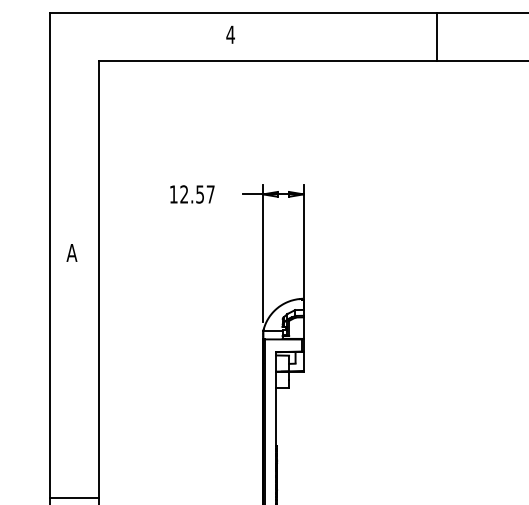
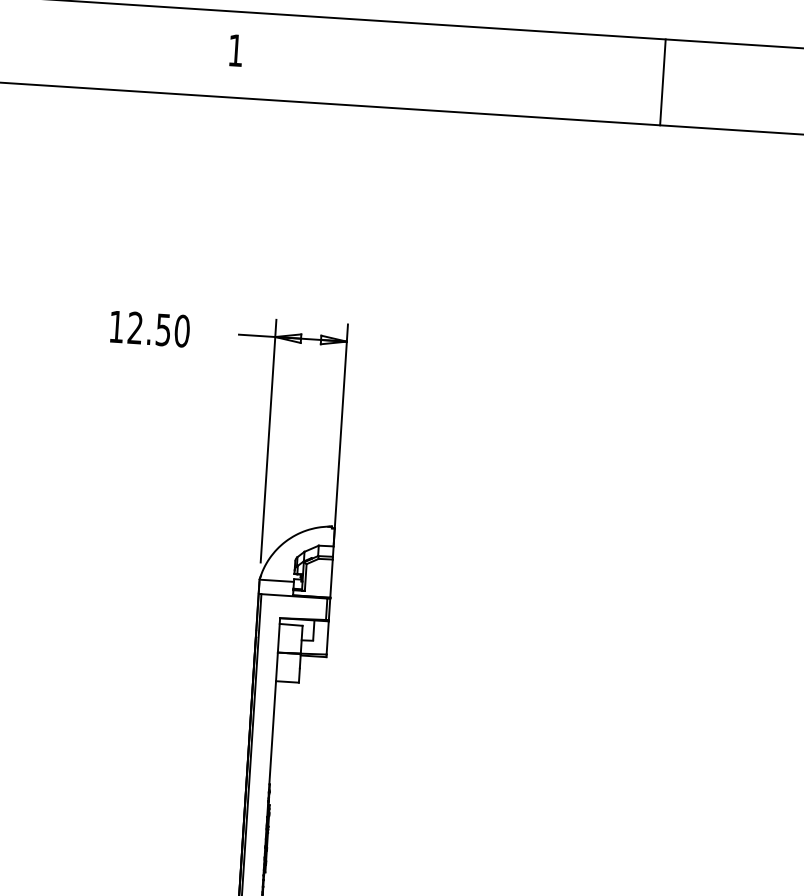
text: (230, 34) -> (235, 49), 4 -> 1
line: (436, 36) -> (662, 81), moved
text: (210, 194) -> (181, 331), 12.57 -> 12.50

